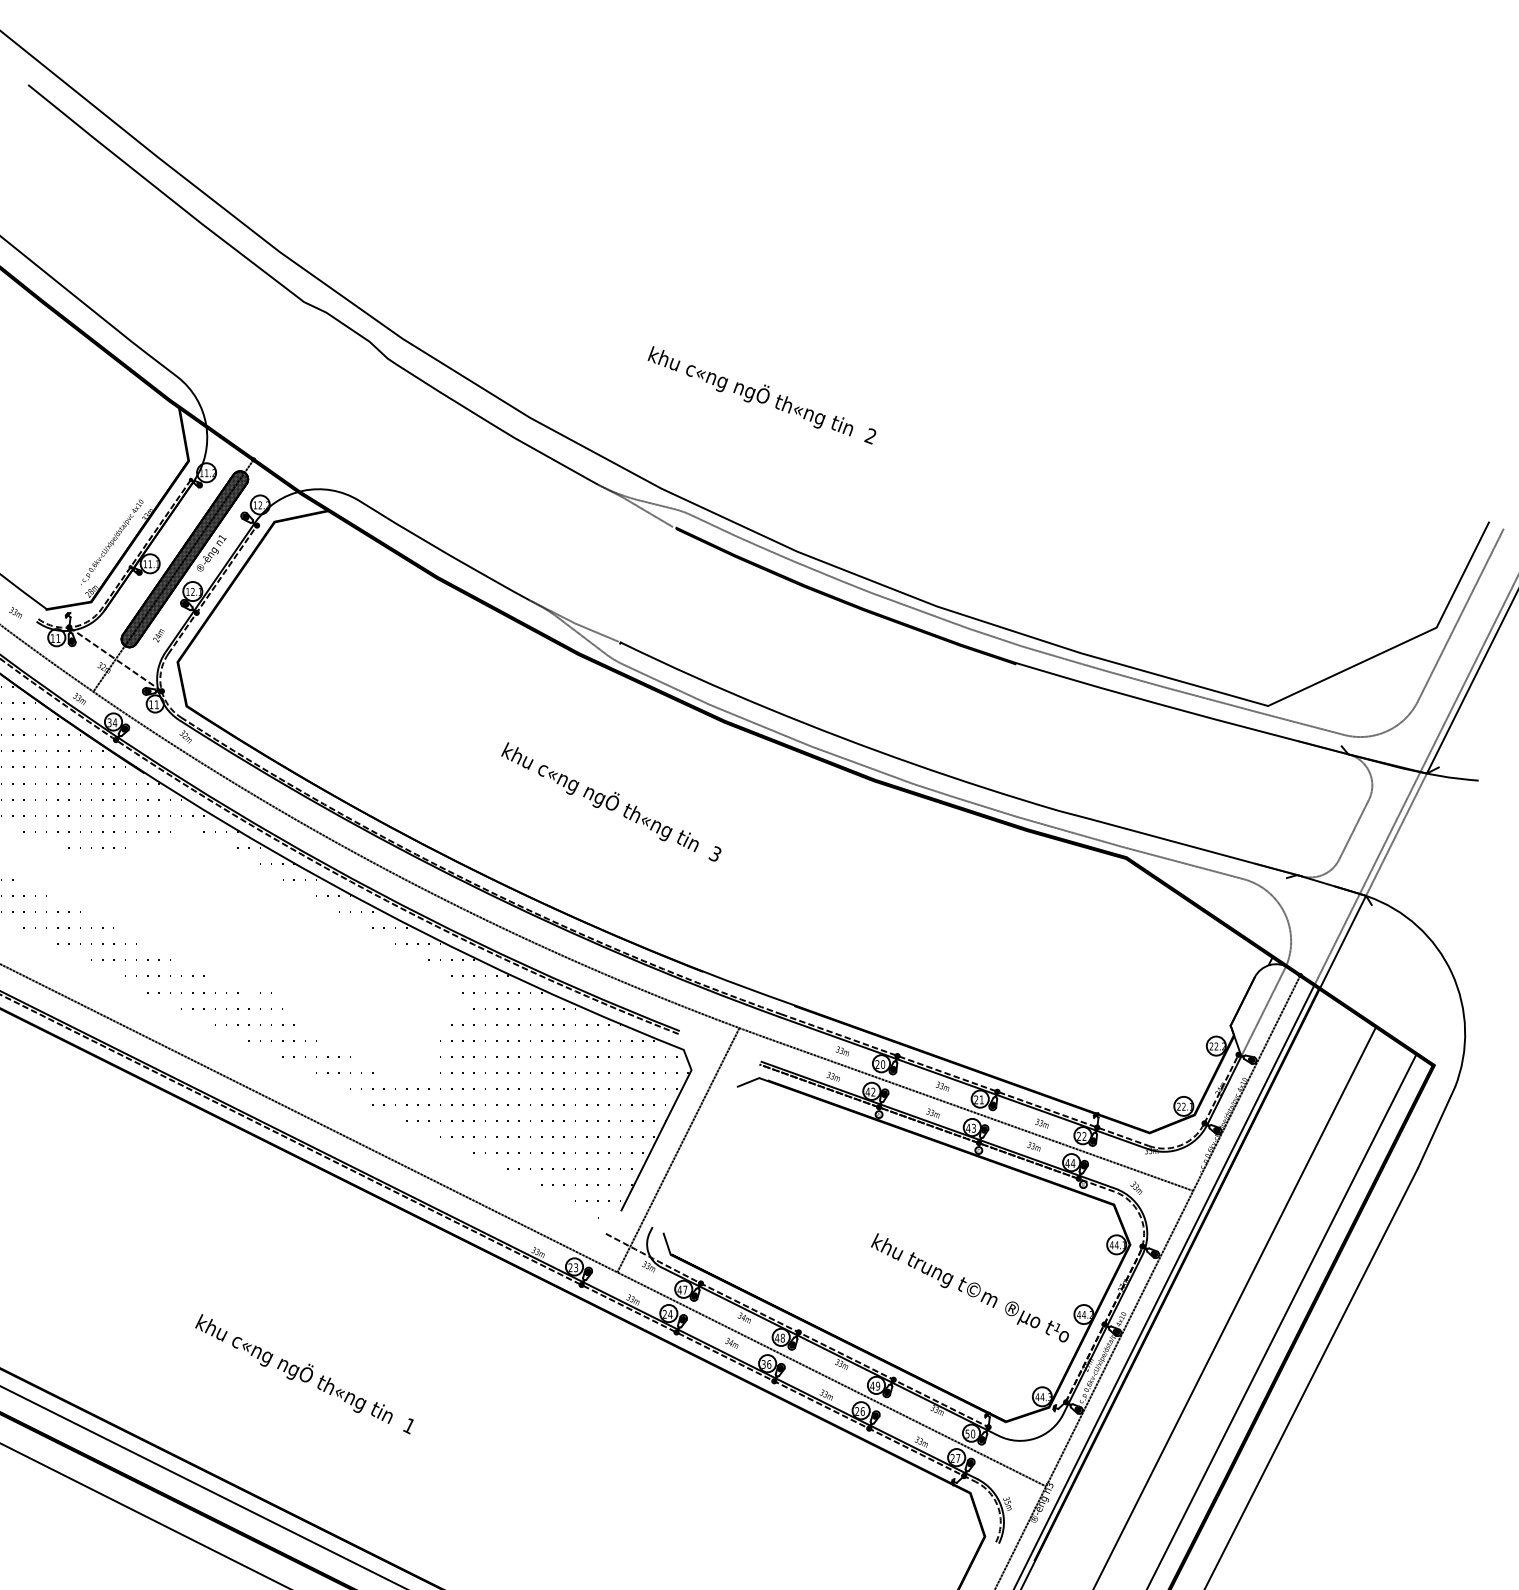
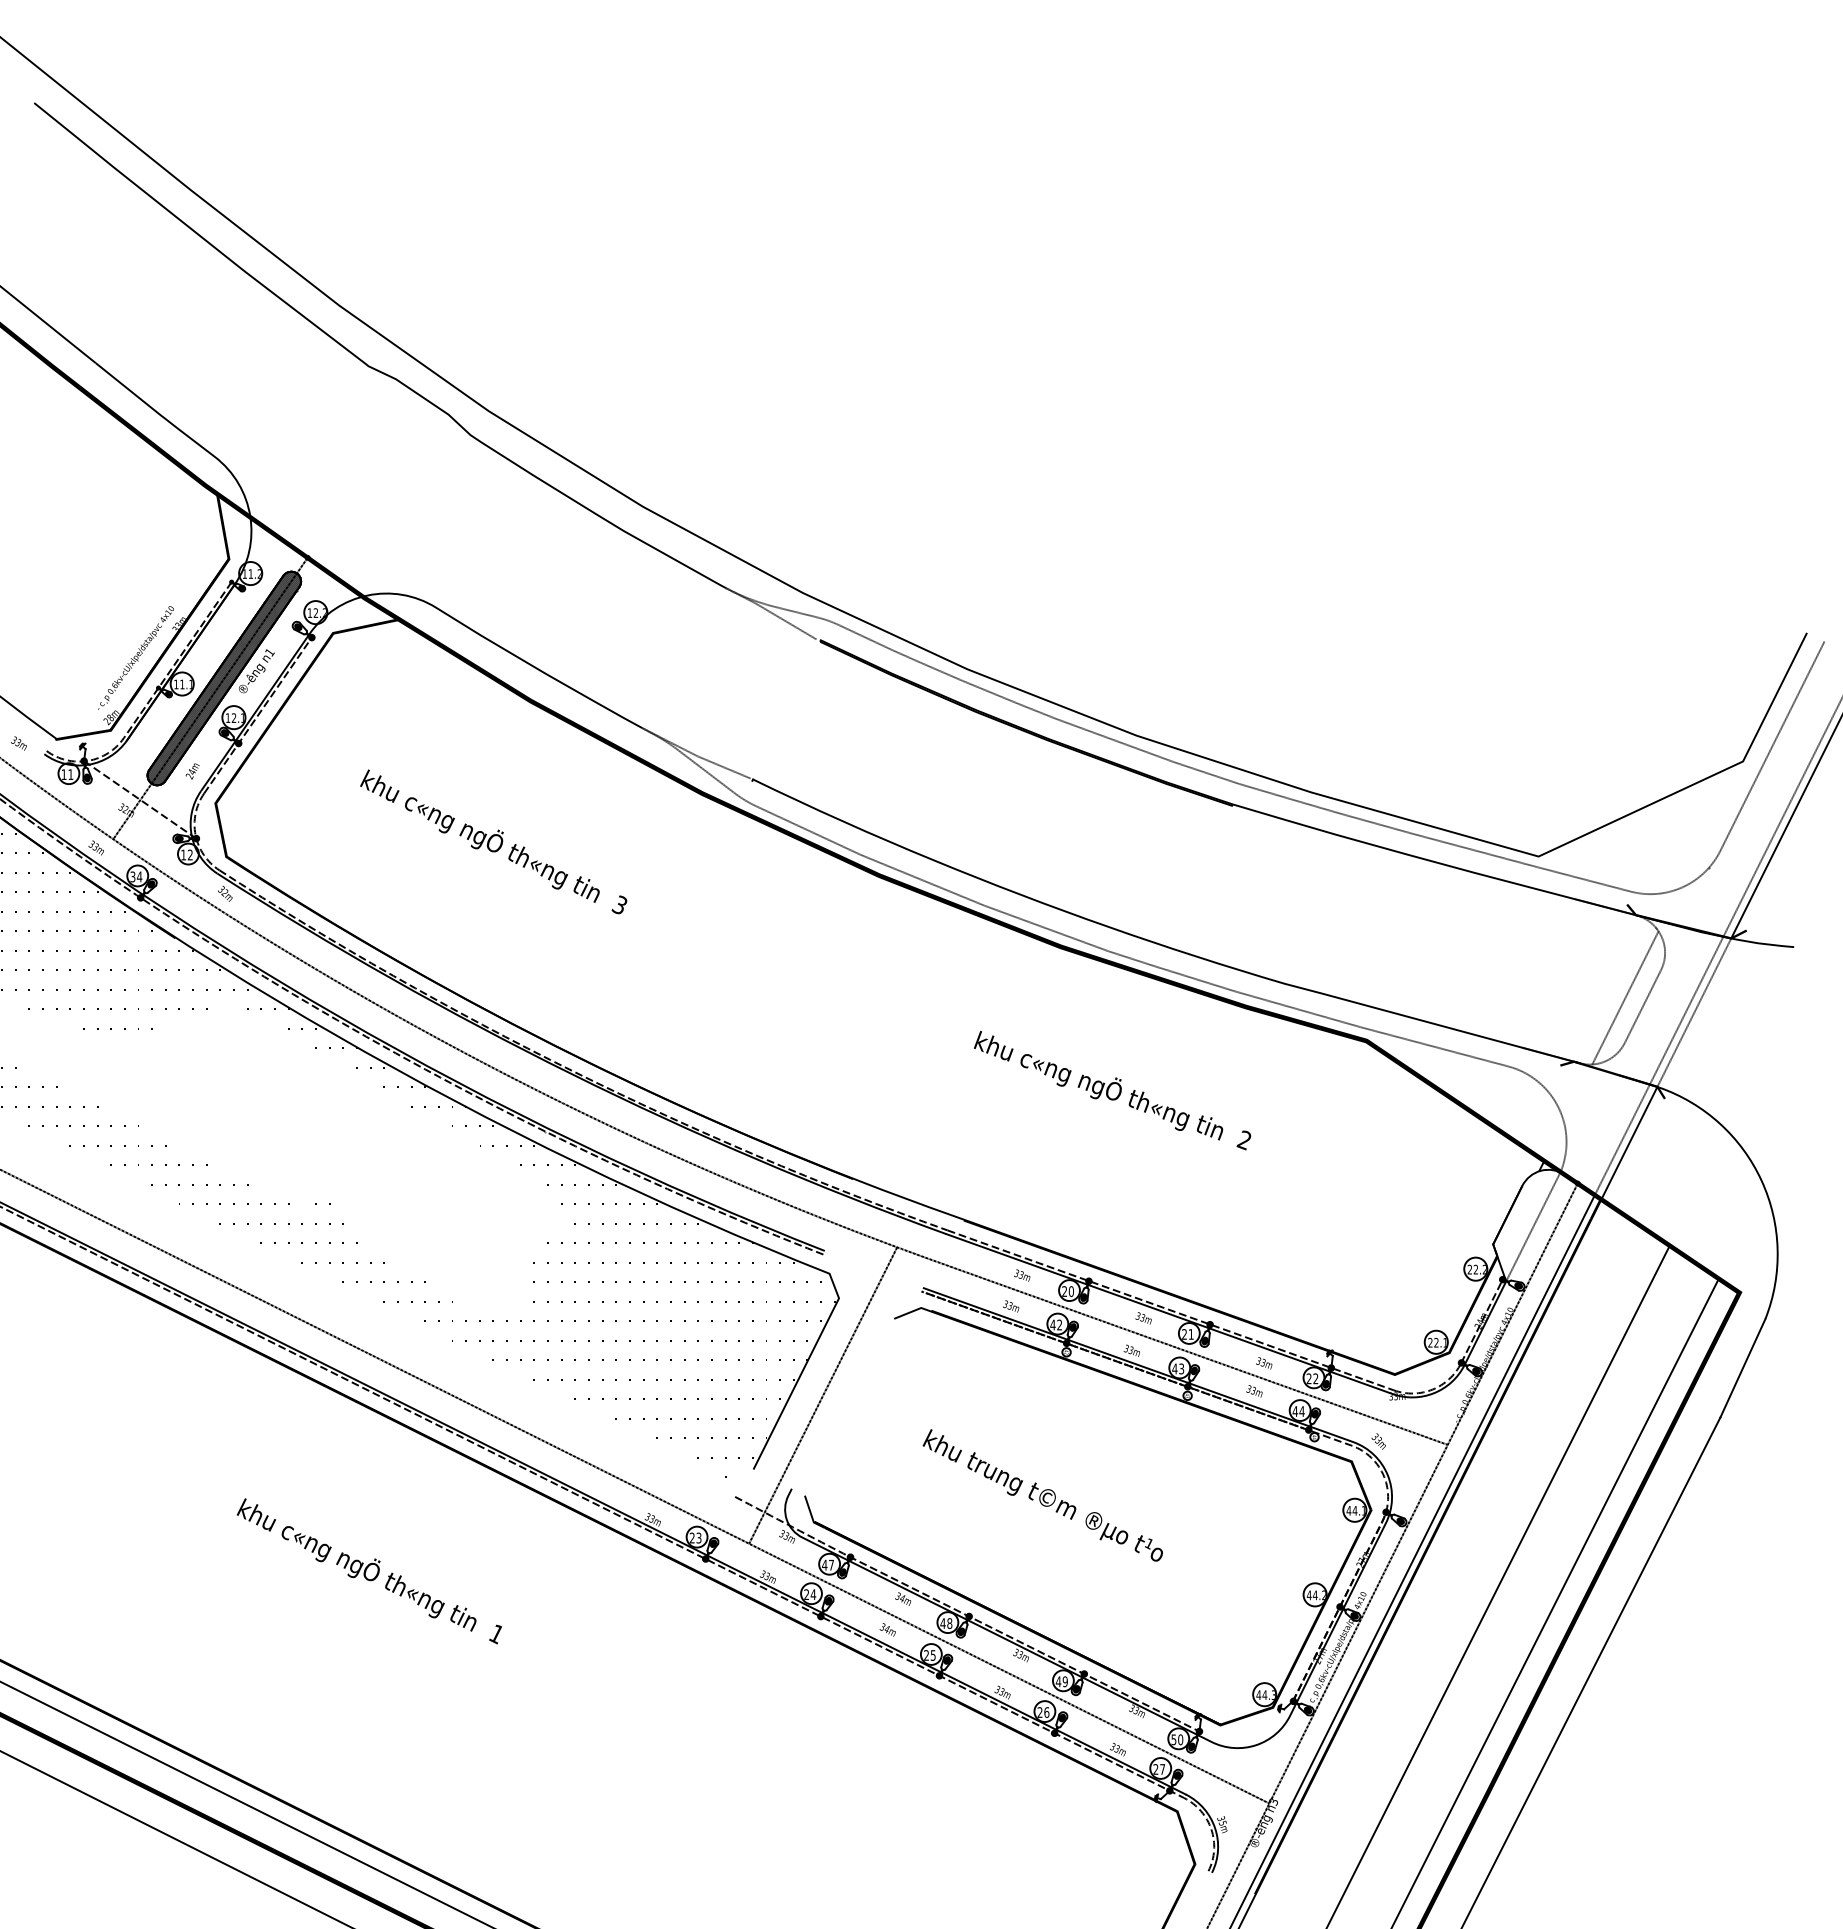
text: (761, 395) -> (1112, 1090), moved
text: (156, 704) -> (189, 854), 11 -> 12
text: (611, 801) -> (493, 841), moved
line: (1339, 822) -> (1625, 997), added
text: (969, 1287) -> (1042, 1495), moved
text: (766, 1364) -> (929, 1655), 36 -> 25
text: (304, 1374) -> (369, 1571), moved

